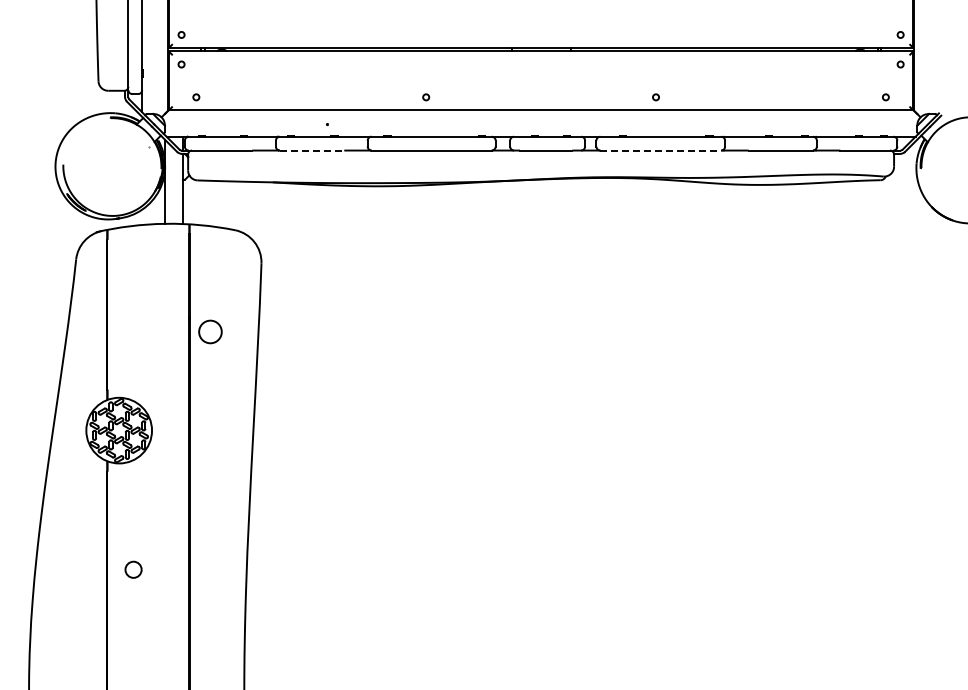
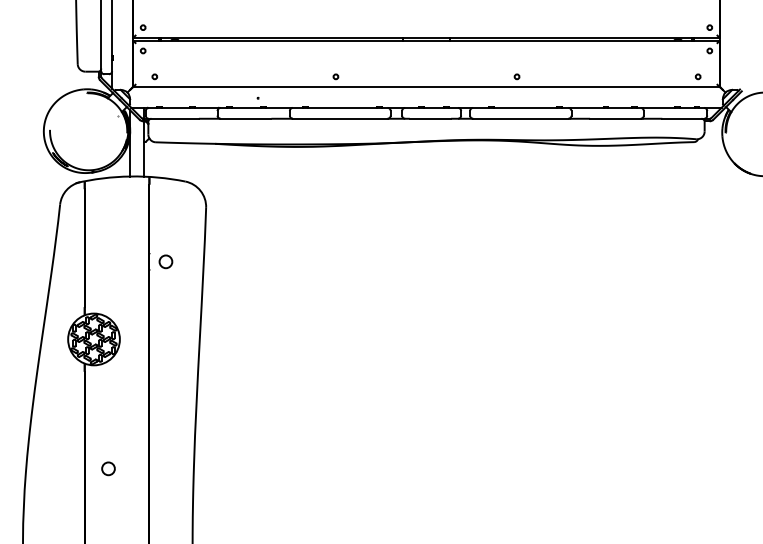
line: (312, 150) -> (246, 118), dashed -> solid
line: (661, 150) -> (521, 118), dashed -> solid
circle: (210, 332) -> (165, 262), size x0.71
circle: (133, 569) -> (108, 468), moved

